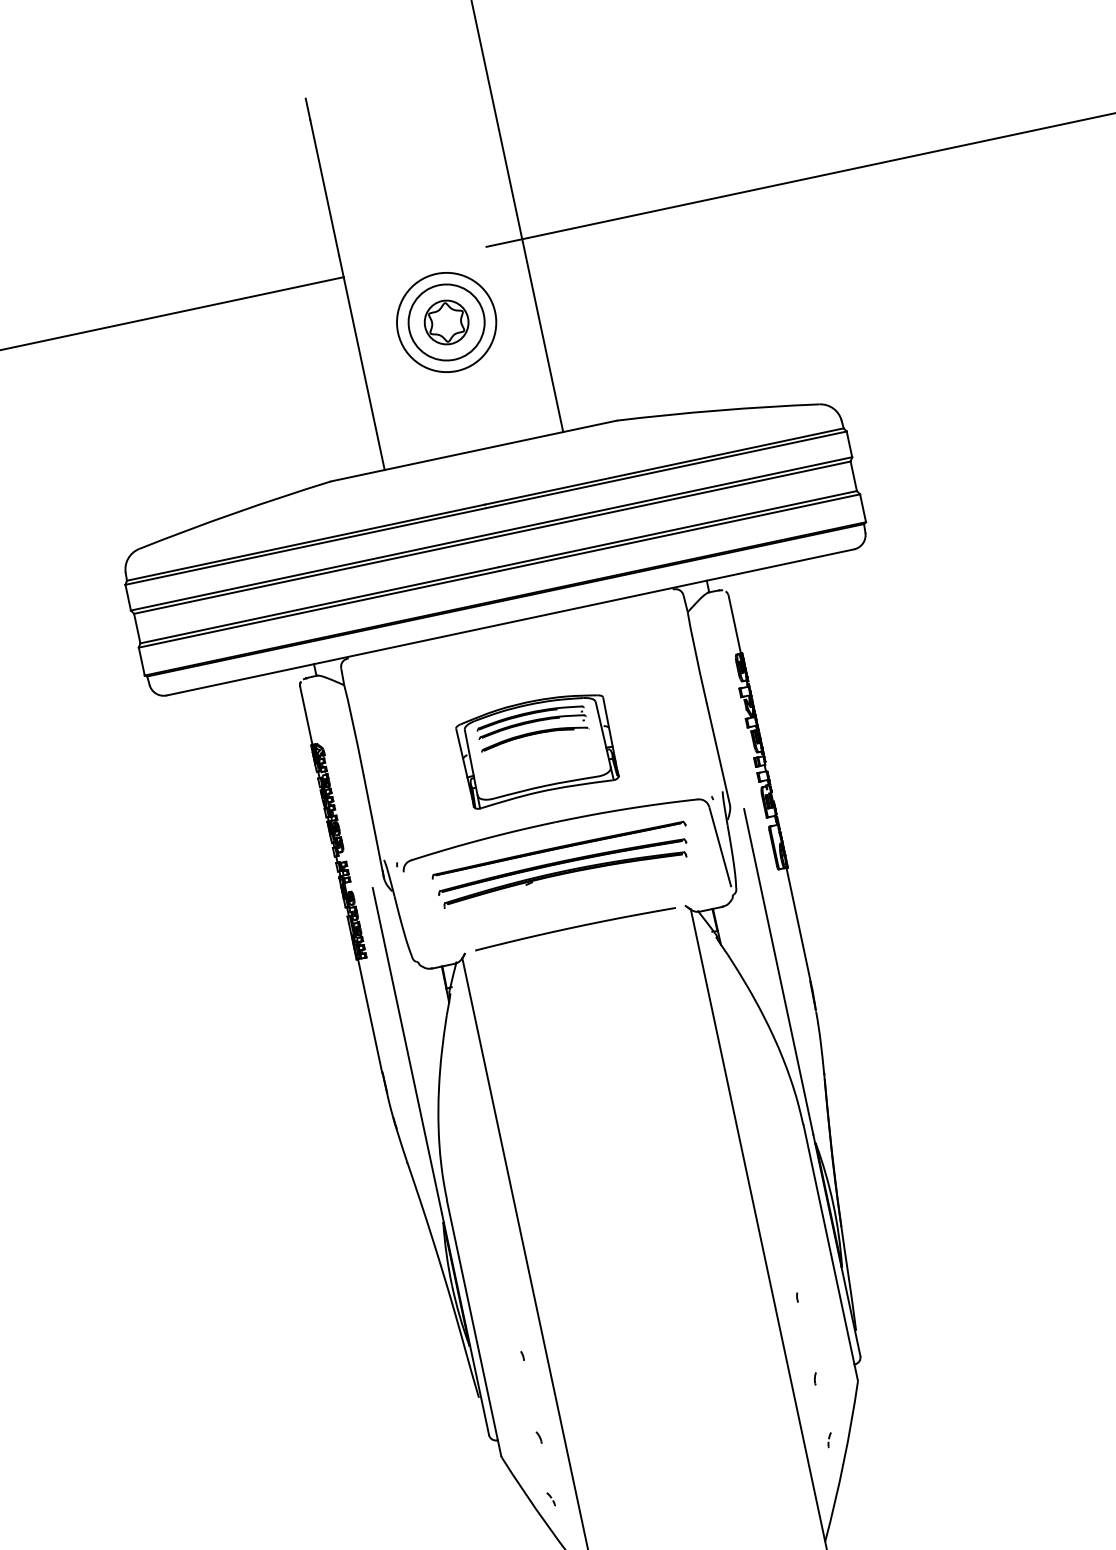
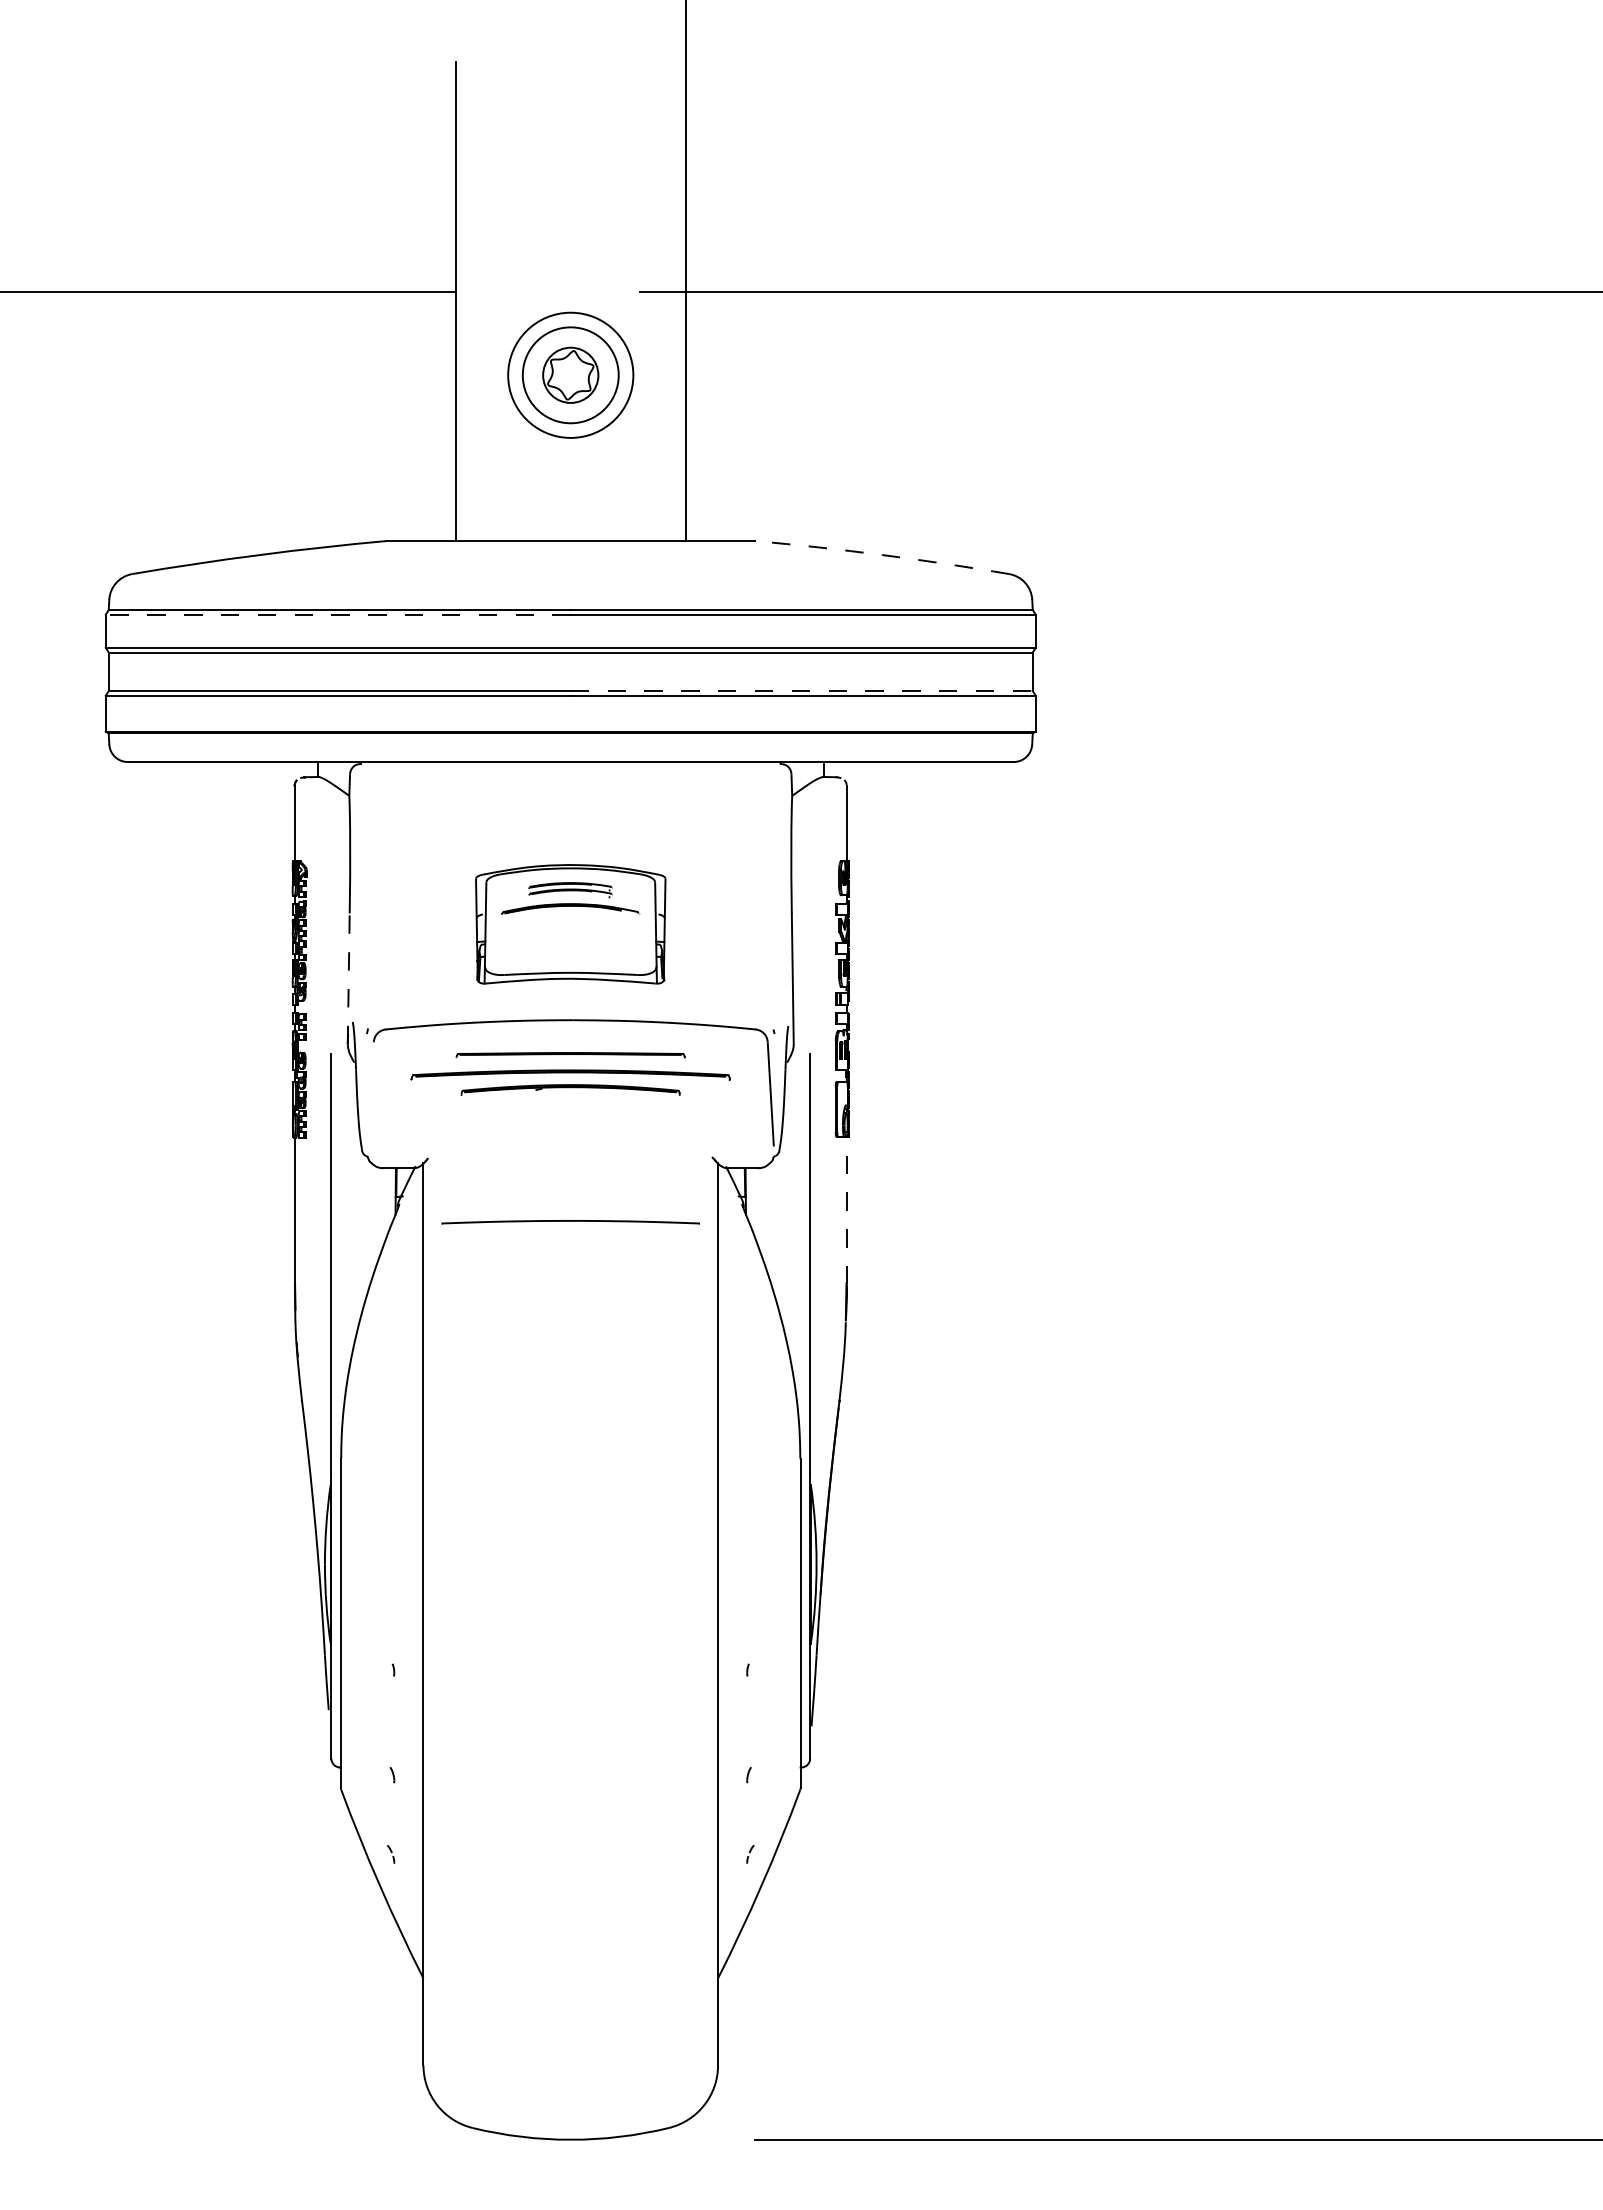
arc: (718, 410) -> (882, 555), solid -> dashed
line: (677, 528) -> (801, 690), solid -> dashed
line: (305, 546) -> (337, 614), solid -> dashed
part: (531, 721) -> (570, 889), size x0.6
line: (373, 827) -> (348, 978), solid -> dashed
part: (558, 850) -> (570, 1055), size x0.7
part: (564, 876) -> (570, 1089), size x0.7
line: (798, 924) -> (846, 1210), solid -> dashed
part: (575, 928) -> (570, 1222), moved

